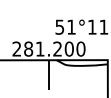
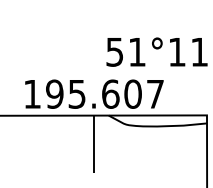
text: (48, 48) -> (93, 93), 281.200 -> 195.607

